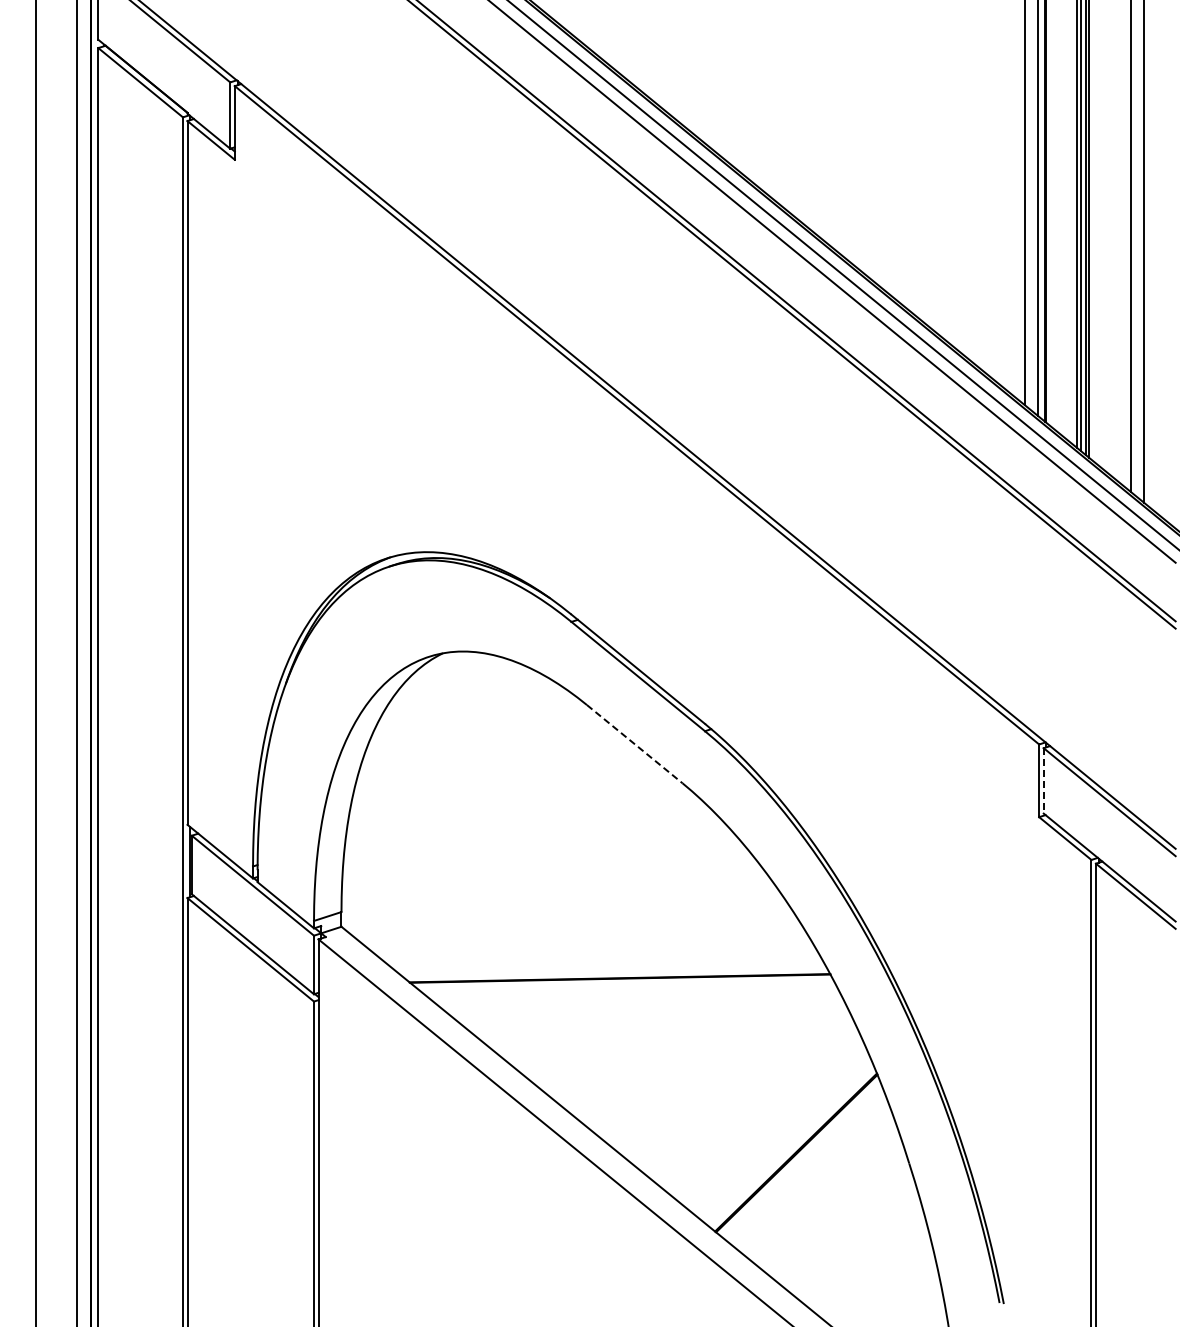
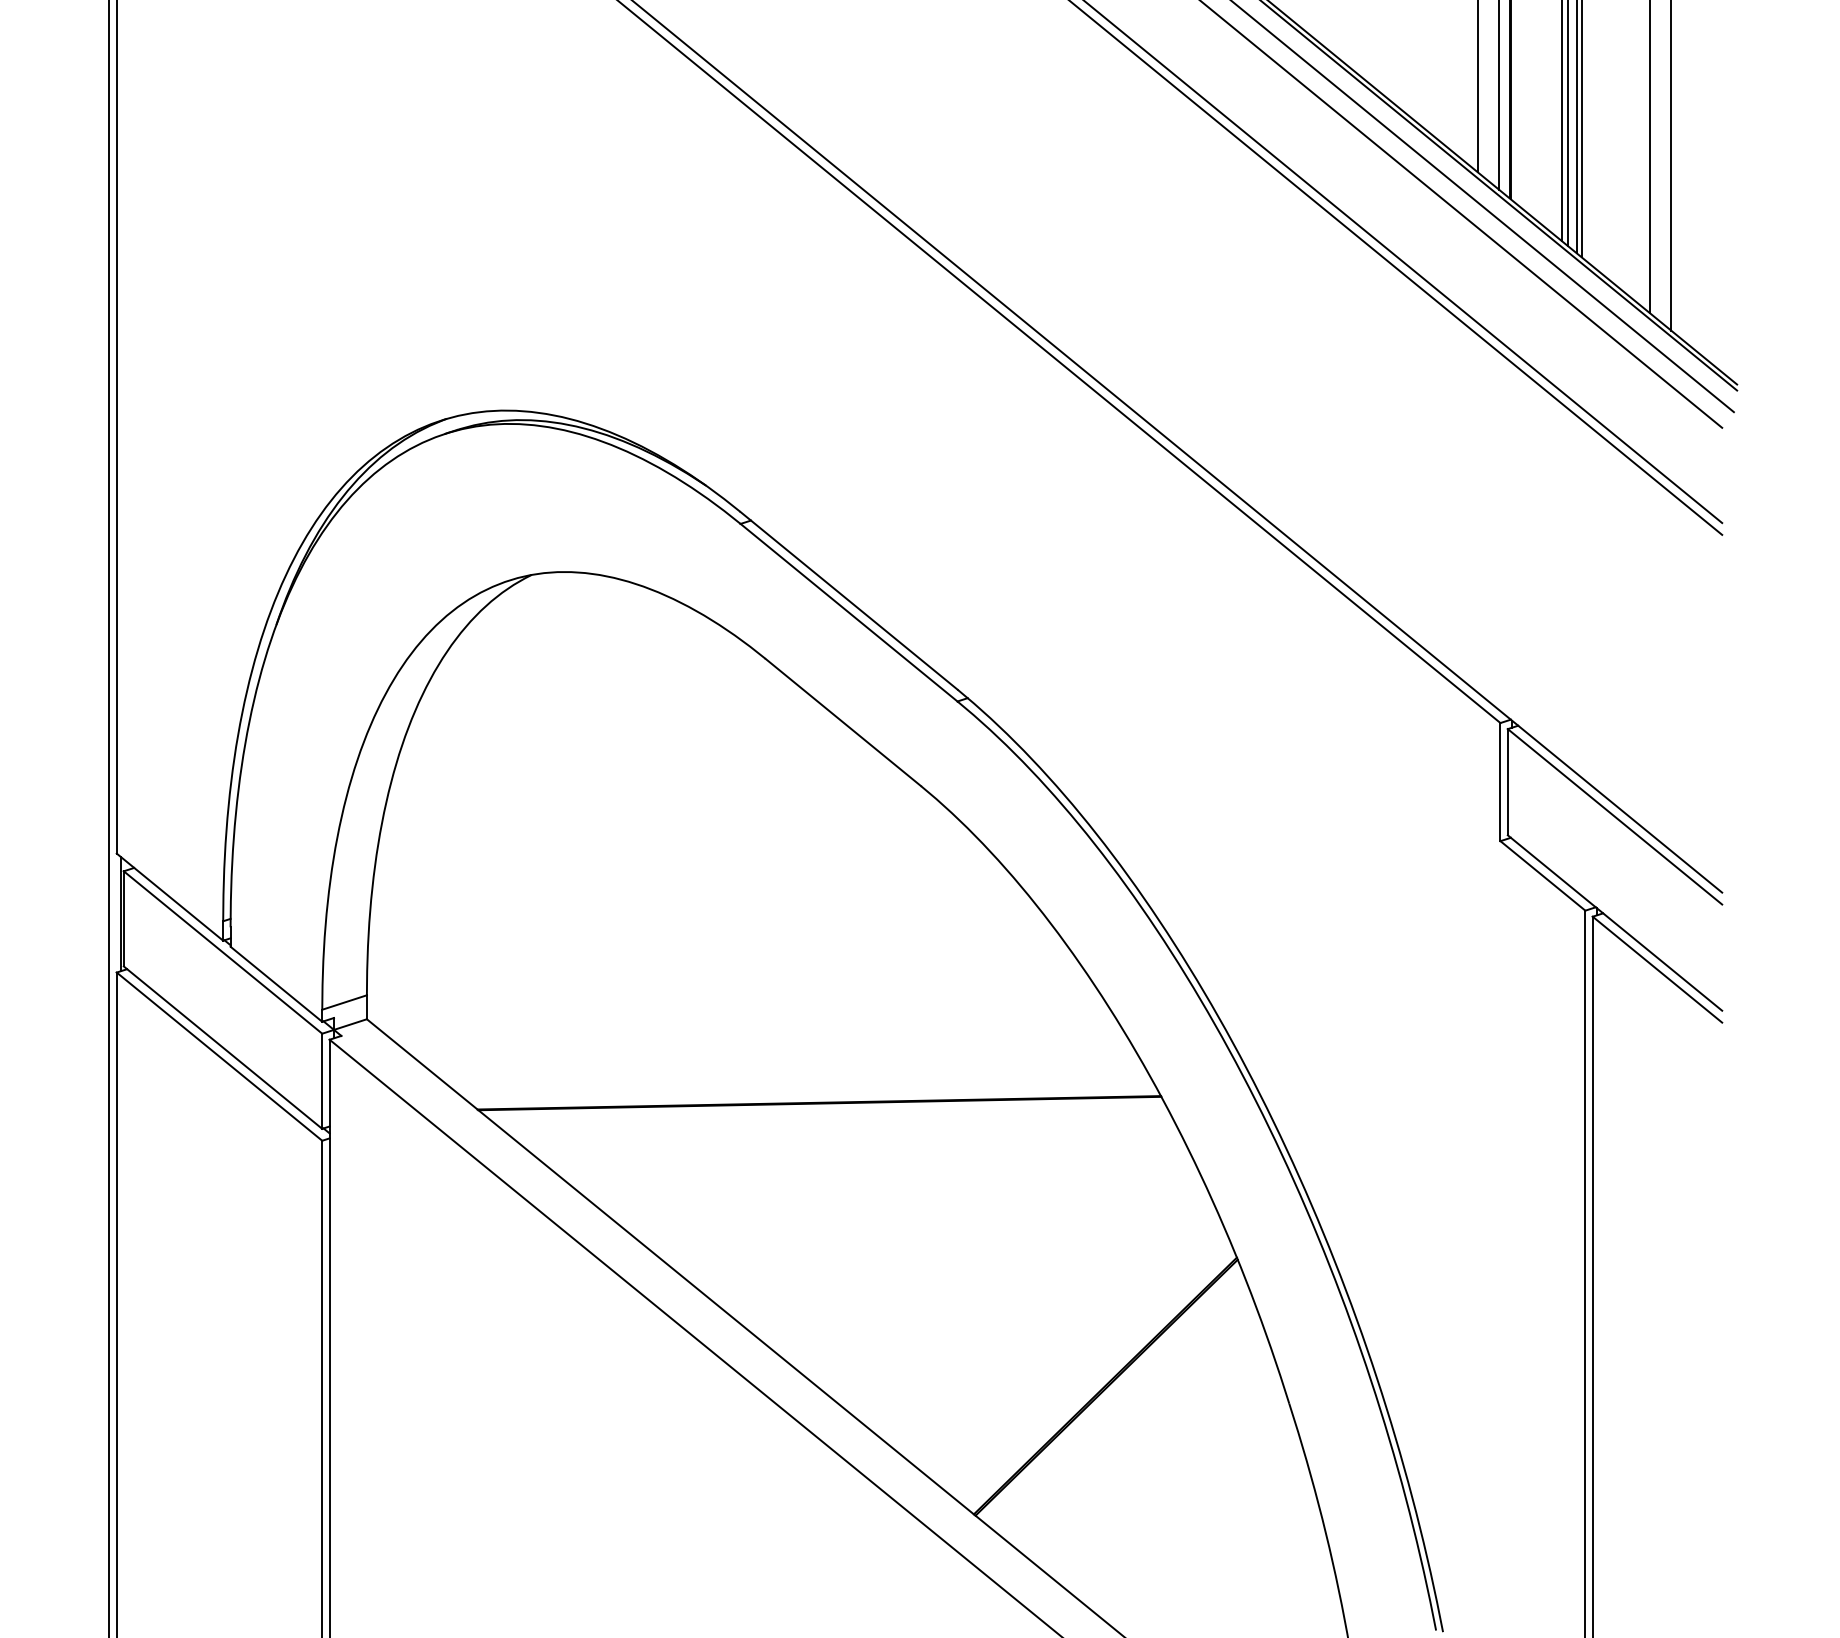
line: (634, 744) -> (842, 723), dashed -> solid
line: (1043, 780) -> (1507, 781), dashed -> solid

